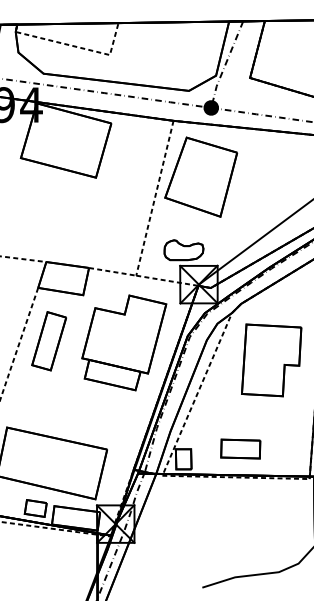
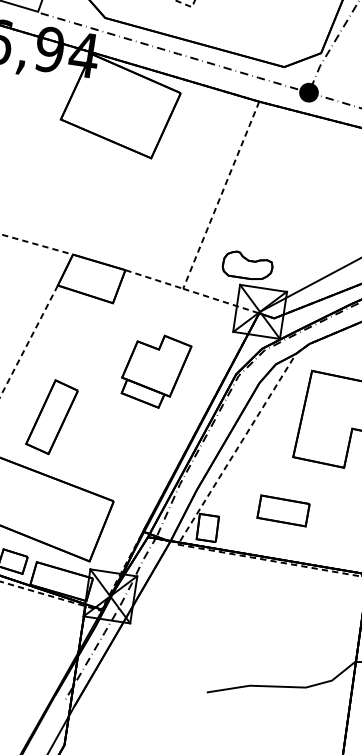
part: (201, 176) -> (283, 176), removed
part: (48, 341) -> (51, 417), moved
part: (124, 342) -> (155, 370), size x0.6
part: (240, 448) -> (283, 510), moved

